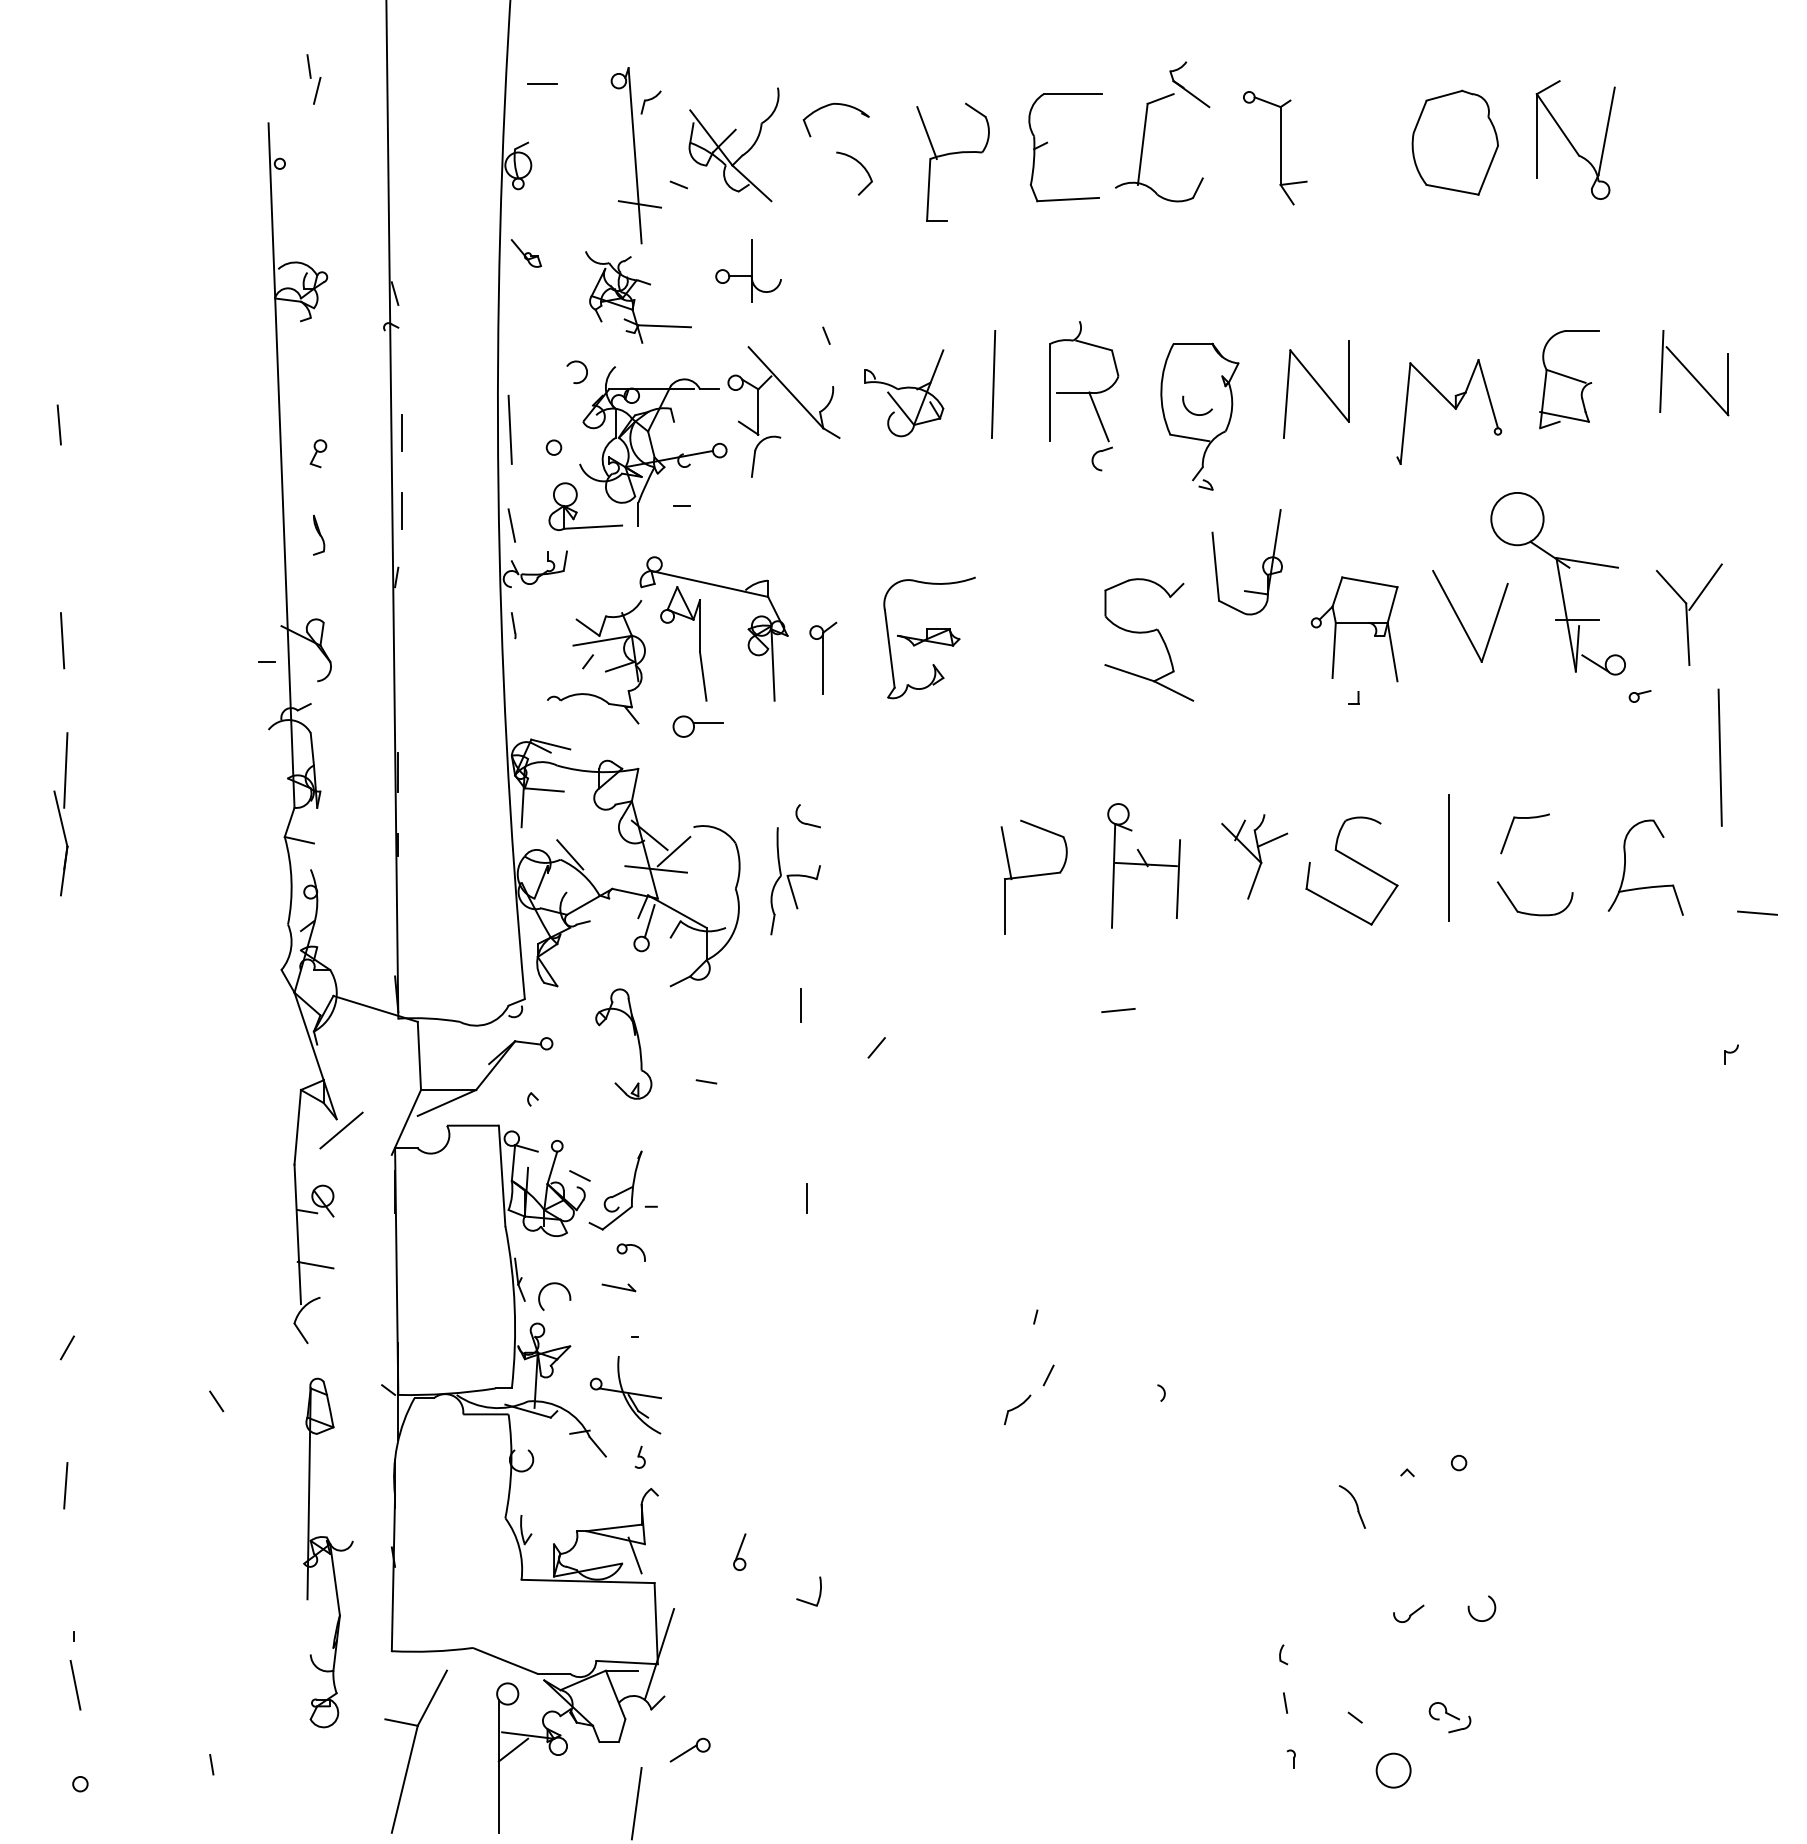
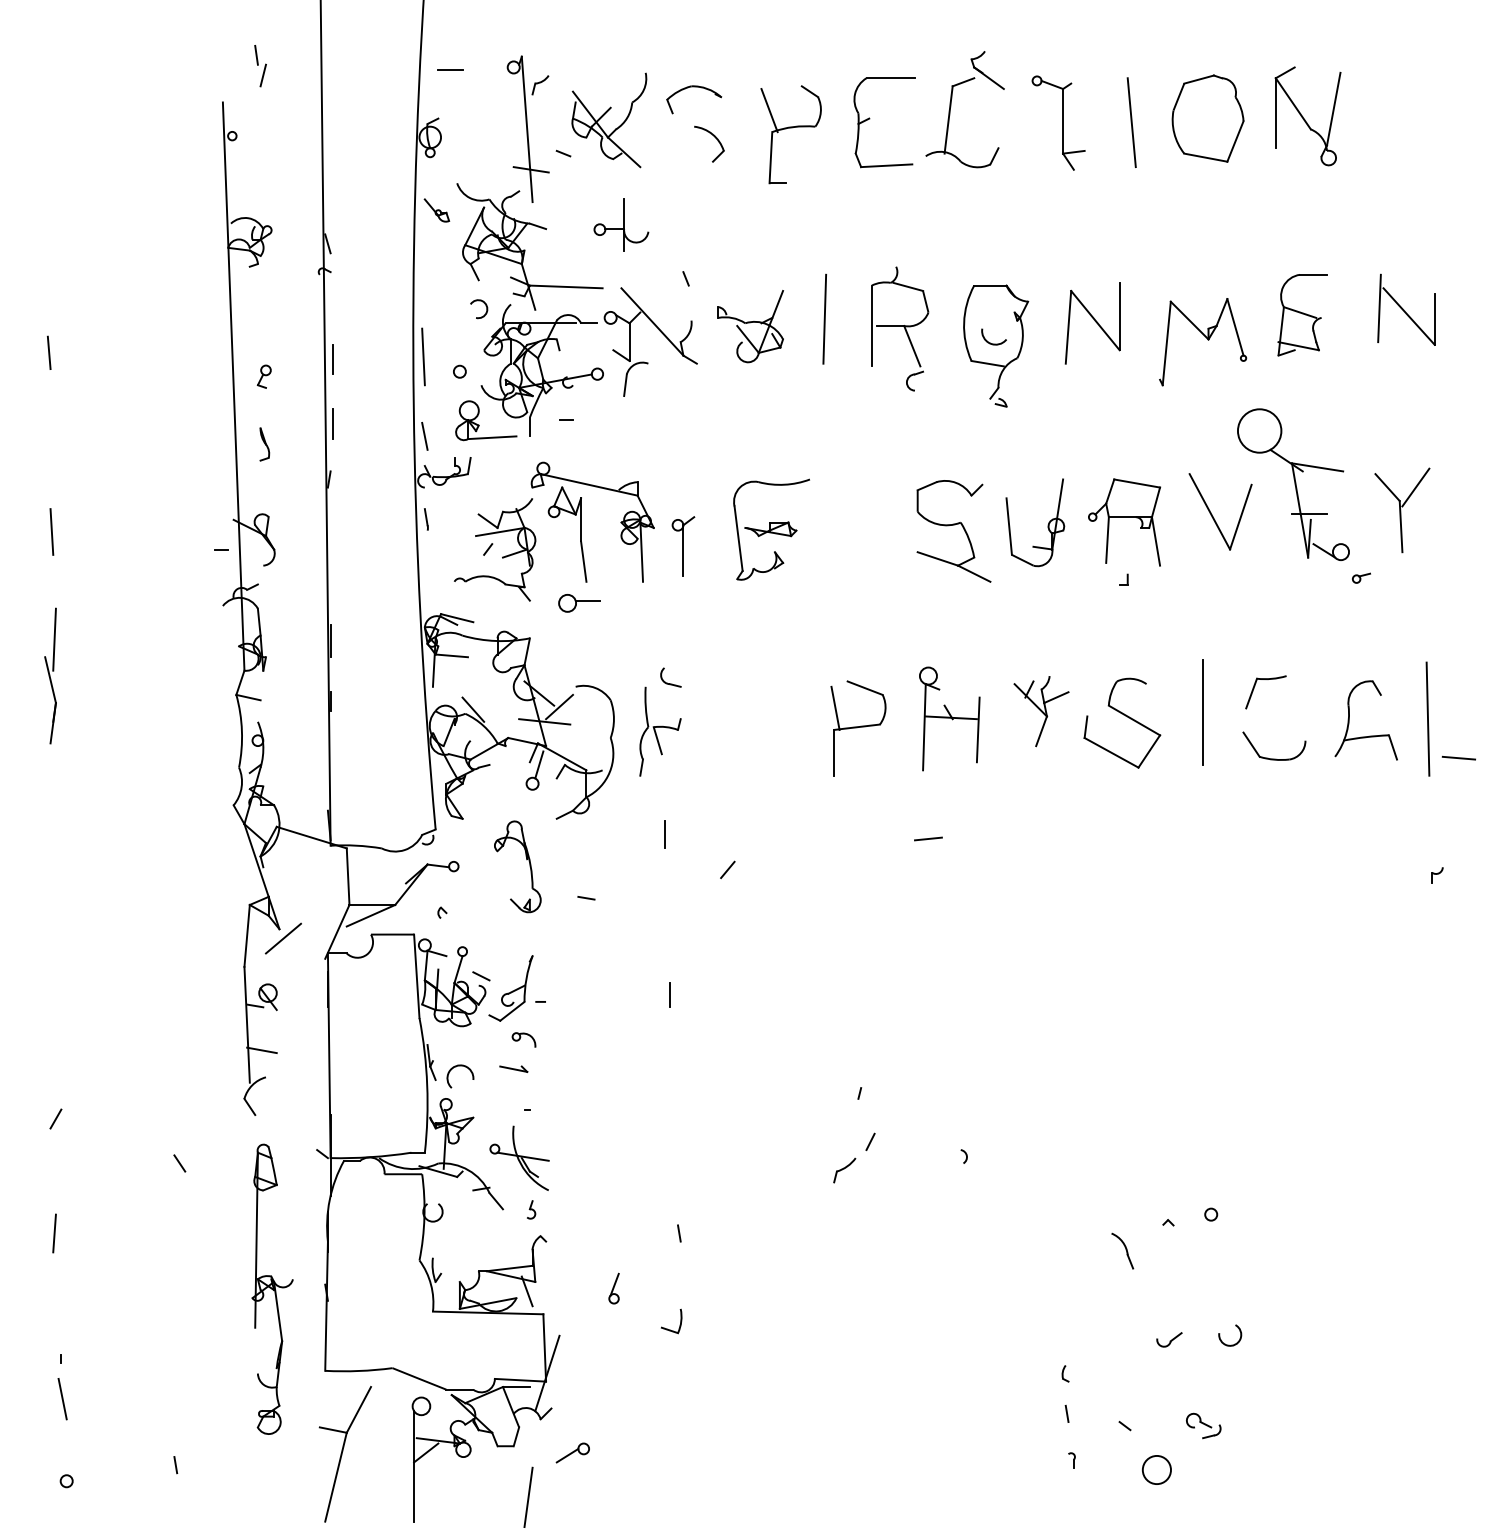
line: (1363, 147) -> (1131, 122), added
part: (637, 296) -> (529, 246), size x1.67
part: (1261, 565) -> (1047, 525), moved
line: (1719, 756) -> (1427, 718), moved
line: (818, 1485) -> (679, 1233), added

